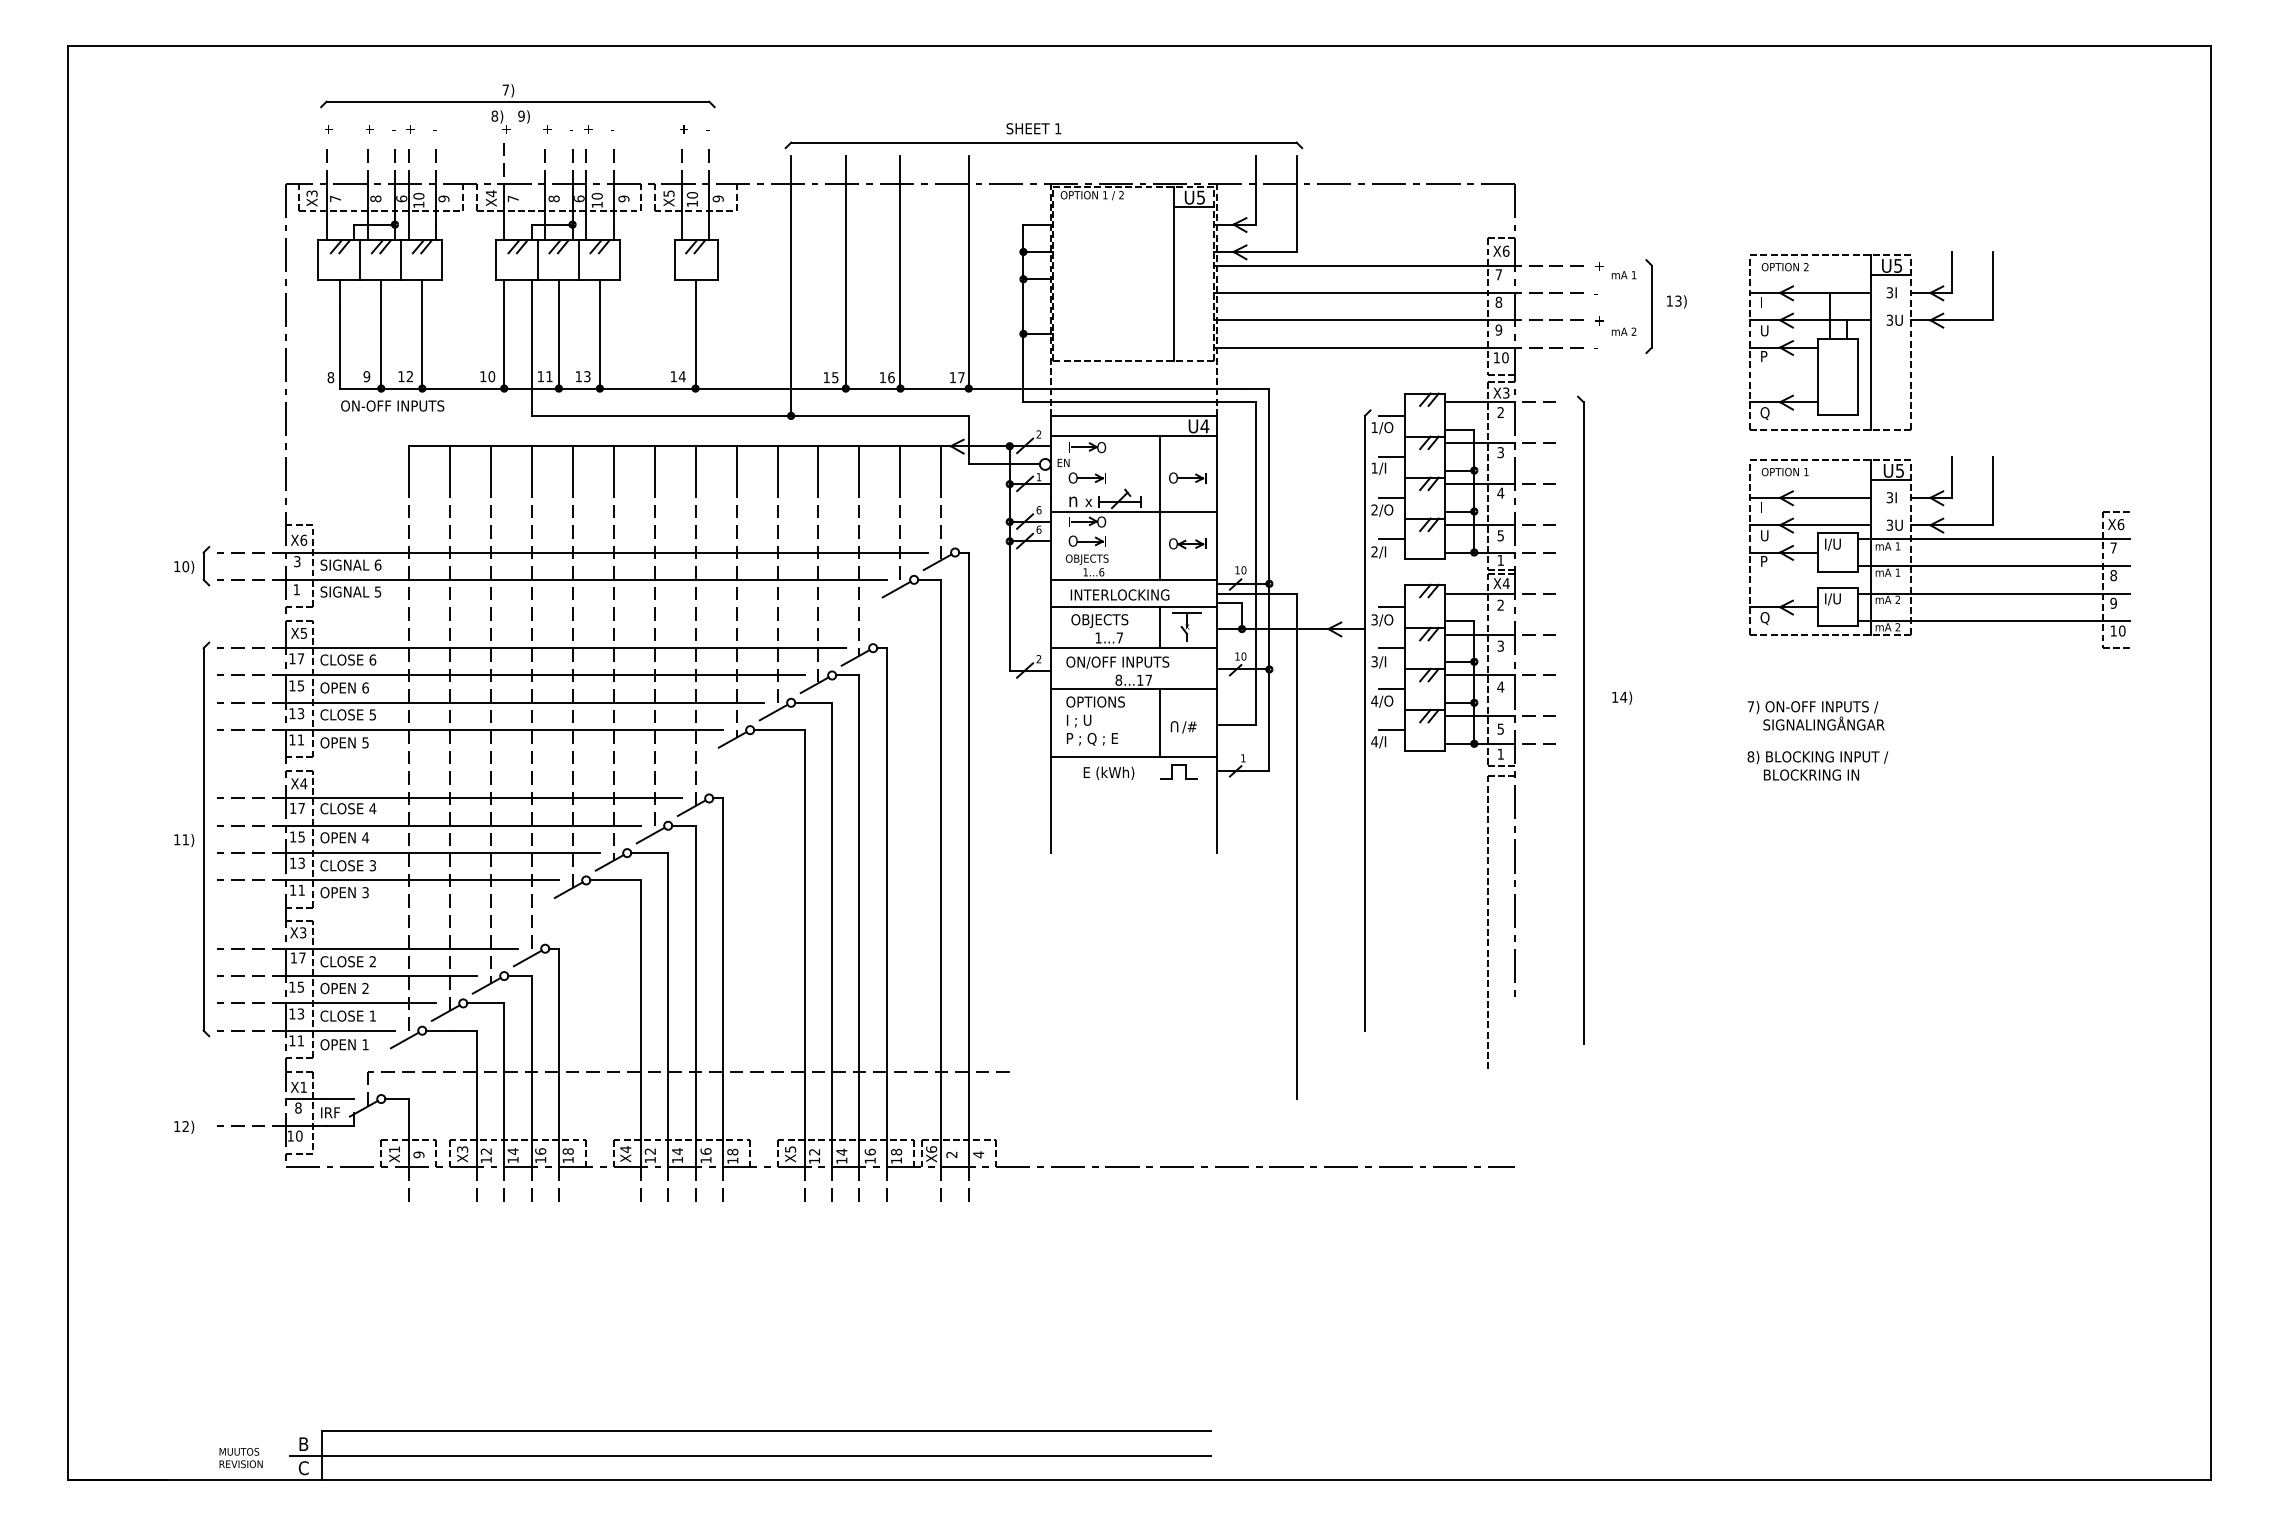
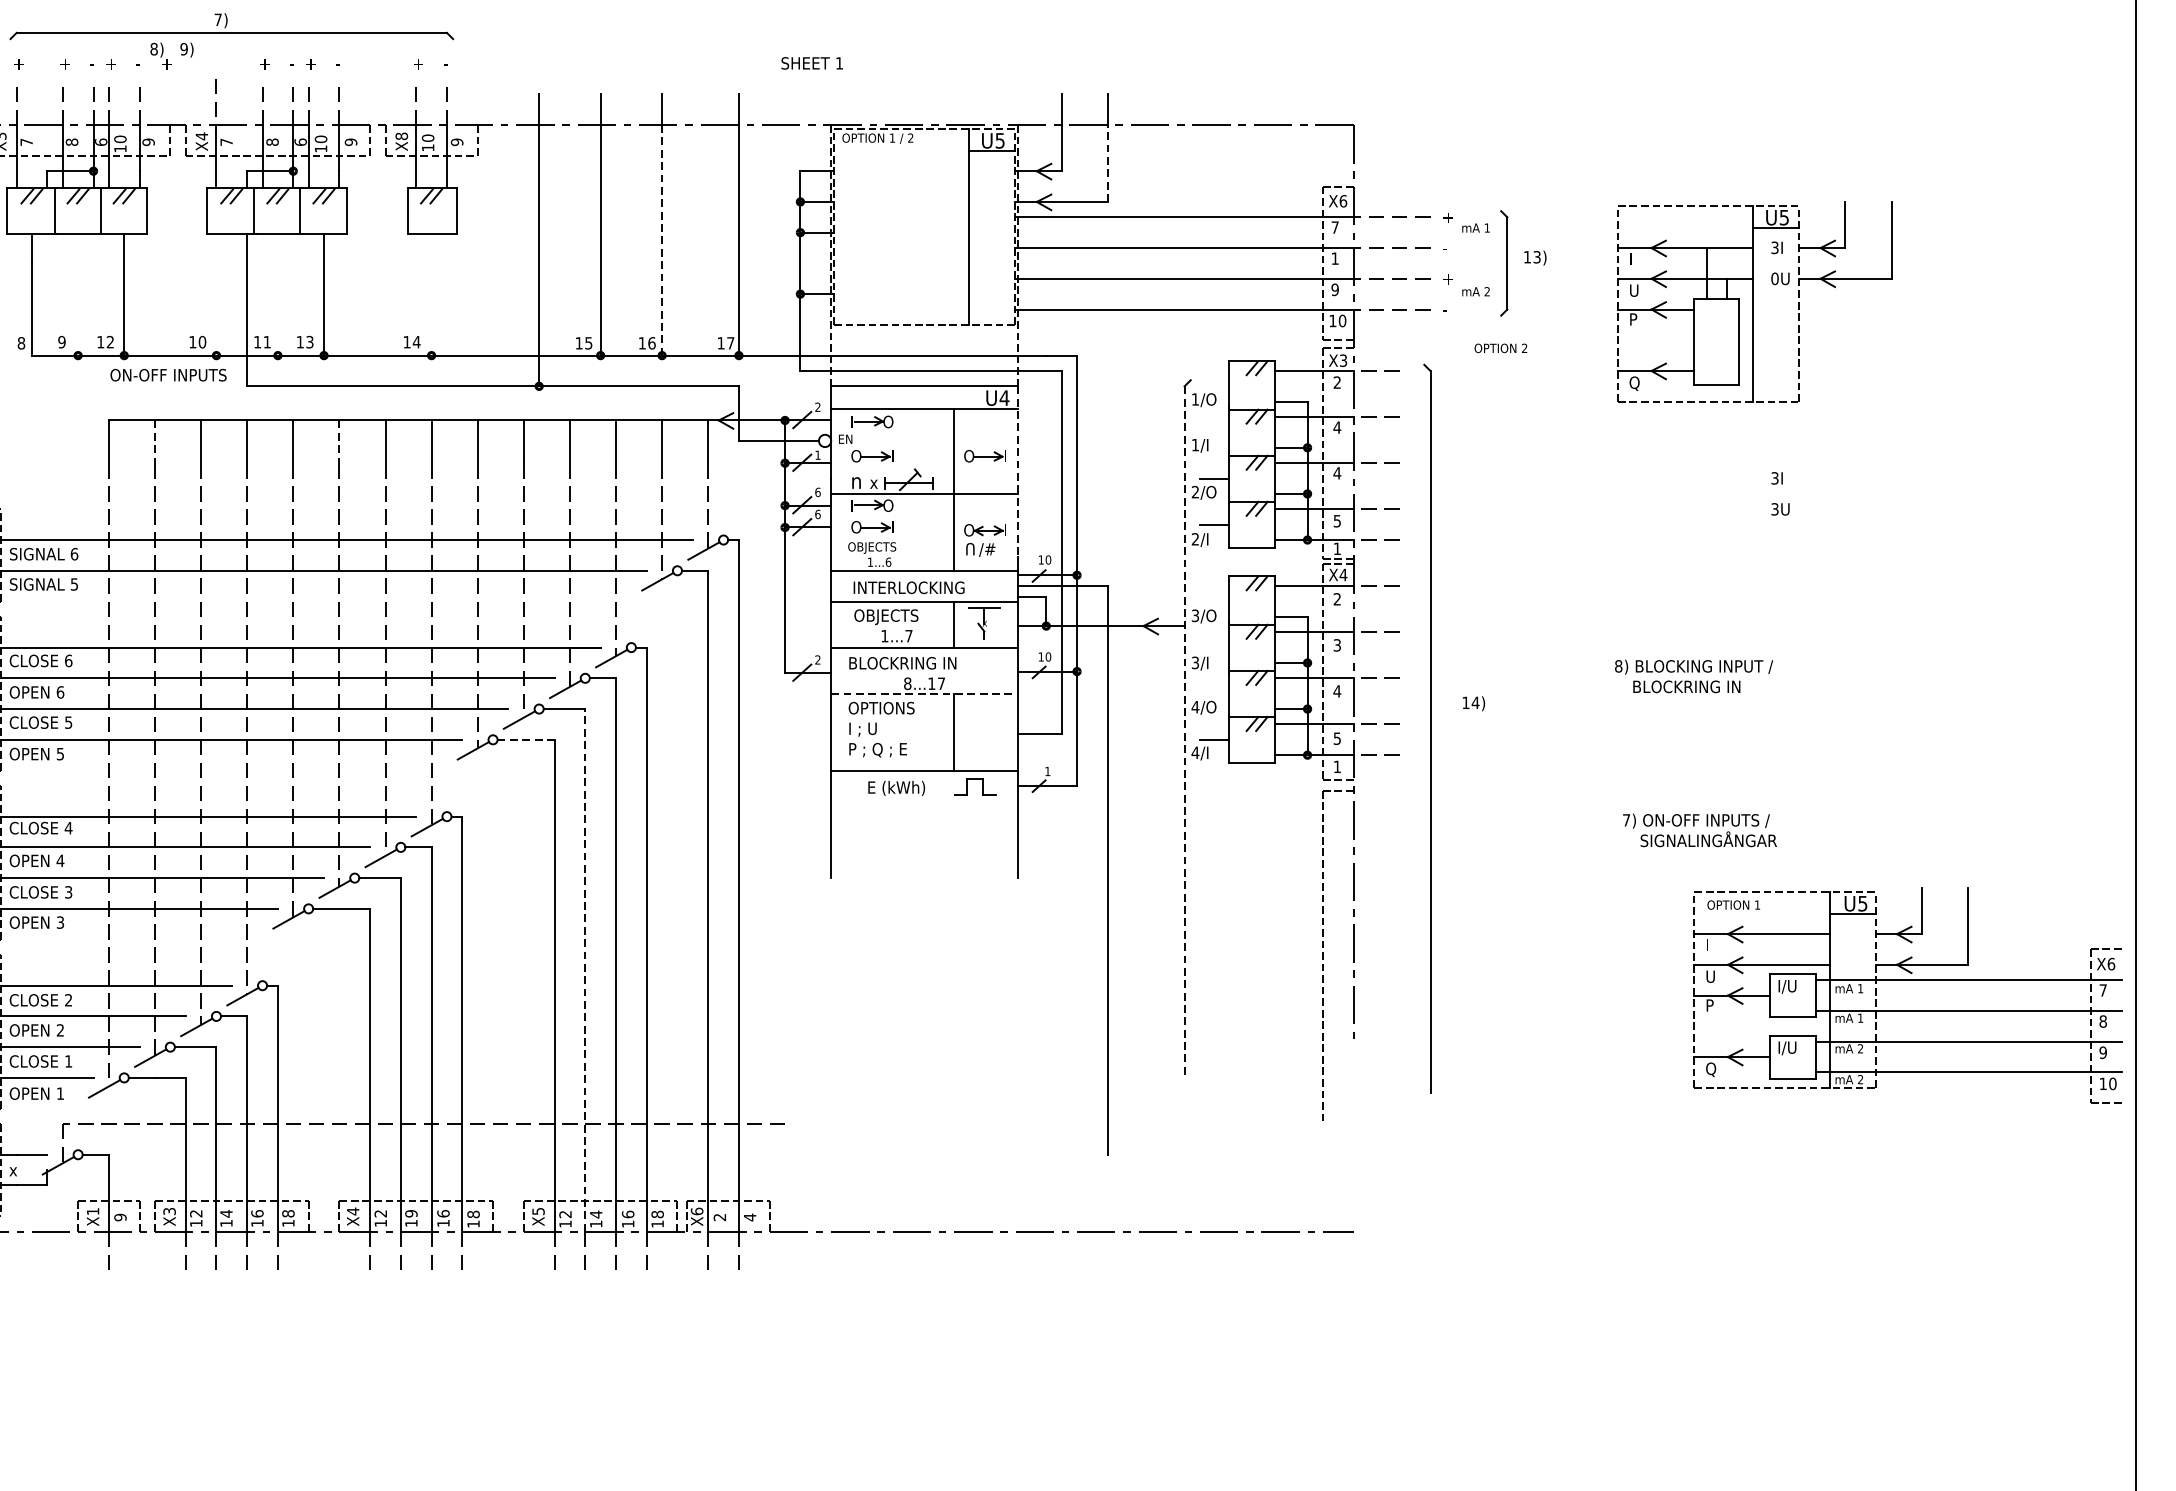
text: (510, 121) -> (171, 55), moved
part: (1043, 145) -> (822, 82), removed
text: (668, 193) -> (401, 136), X5 -> X8
line: (1296, 217) -> (1107, 163), solid -> dashed
text: (1784, 267) -> (1500, 348), moved
line: (900, 286) -> (662, 240), solid -> dashed
text: (1498, 301) -> (1334, 257), 8 -> 1
text: (1889, 319) -> (1774, 277), 3U -> 0U
line: (381, 334) -> (78, 294), removed
line: (504, 334) -> (216, 294), removed
line: (558, 334) -> (277, 294), removed
line: (695, 334) -> (431, 294), removed
text: (392, 405) -> (168, 374), moved
line: (1391, 415) -> (1214, 385), removed
text: (1500, 452) -> (1337, 427), 3 -> 4
line: (1391, 456) -> (1214, 432), removed
line: (449, 465) -> (154, 442), solid -> dashed
line: (613, 465) -> (339, 442), solid -> dashed
line: (1217, 491) -> (1018, 471), solid -> dashed
part: (1939, 539) -> (1907, 980), moved
line: (1391, 607) -> (1214, 601), removed
line: (1391, 648) -> (1214, 647), removed
text: (1117, 662) -> (906, 663), ON/OFF INPUTS -> BLOCKRING IN
line: (1134, 689) -> (925, 694), solid -> dashed
line: (1391, 689) -> (1214, 694), removed
text: (1815, 715) -> (1699, 830), moved
line: (1364, 723) -> (1184, 732), solid -> dashed
text: (1183, 727) -> (980, 550), moved
line: (780, 730) -> (527, 740), solid -> dashed
text: (1817, 765) -> (1693, 676), moved
line: (832, 934) -> (585, 969), solid -> dashed
text: (329, 1112) -> (19, 1169), IRF -> x
text: (677, 1151) -> (411, 1213), 14 -> 19

